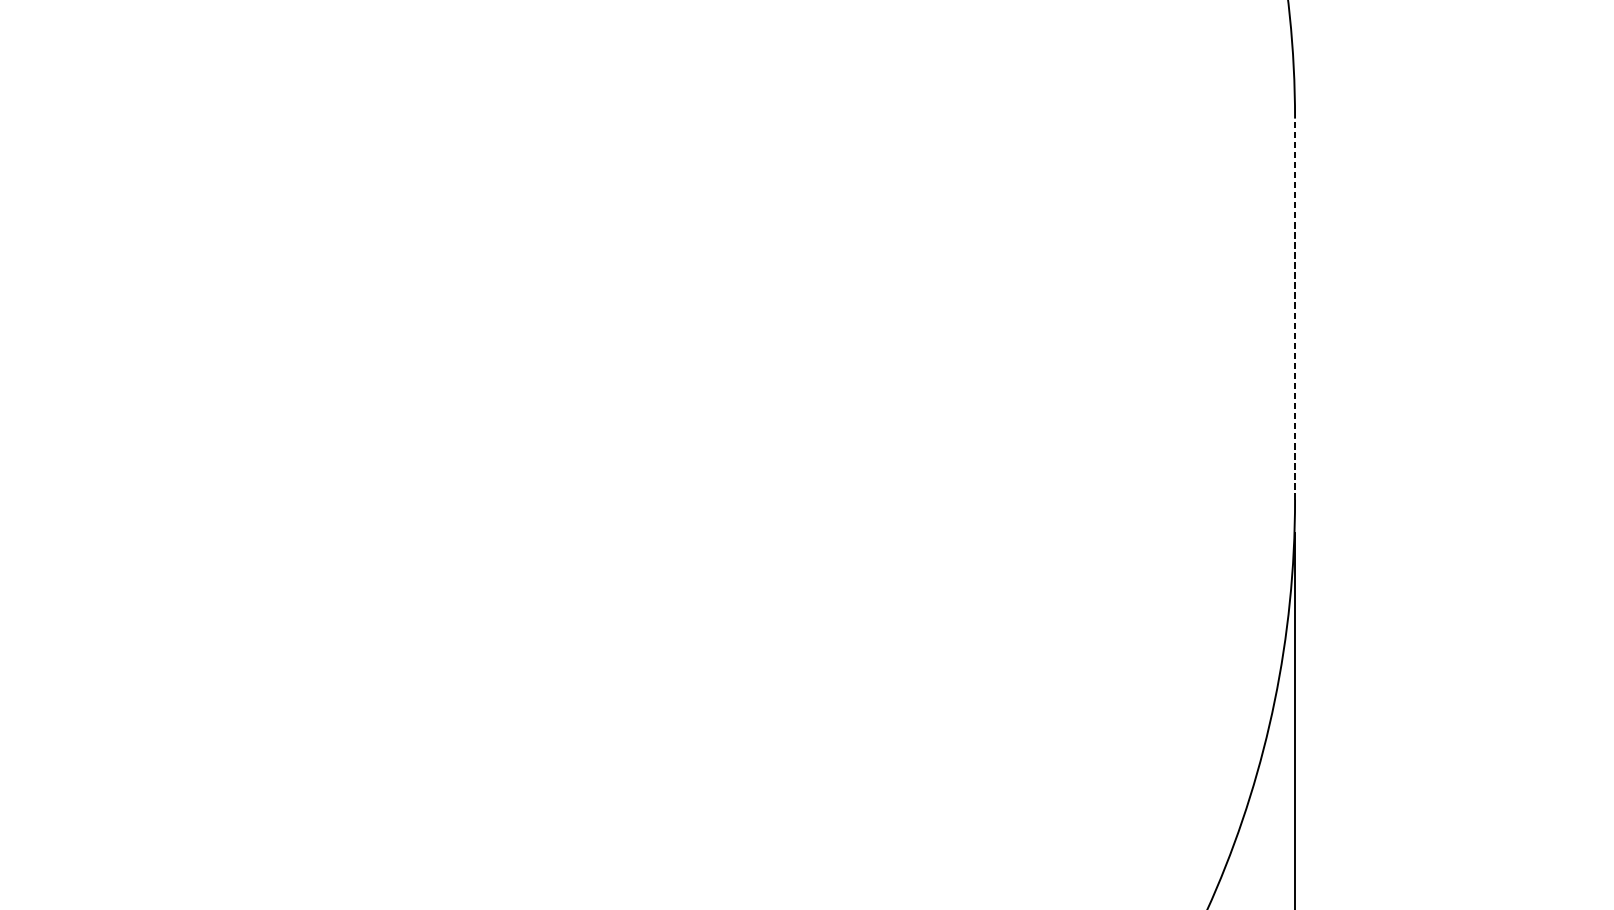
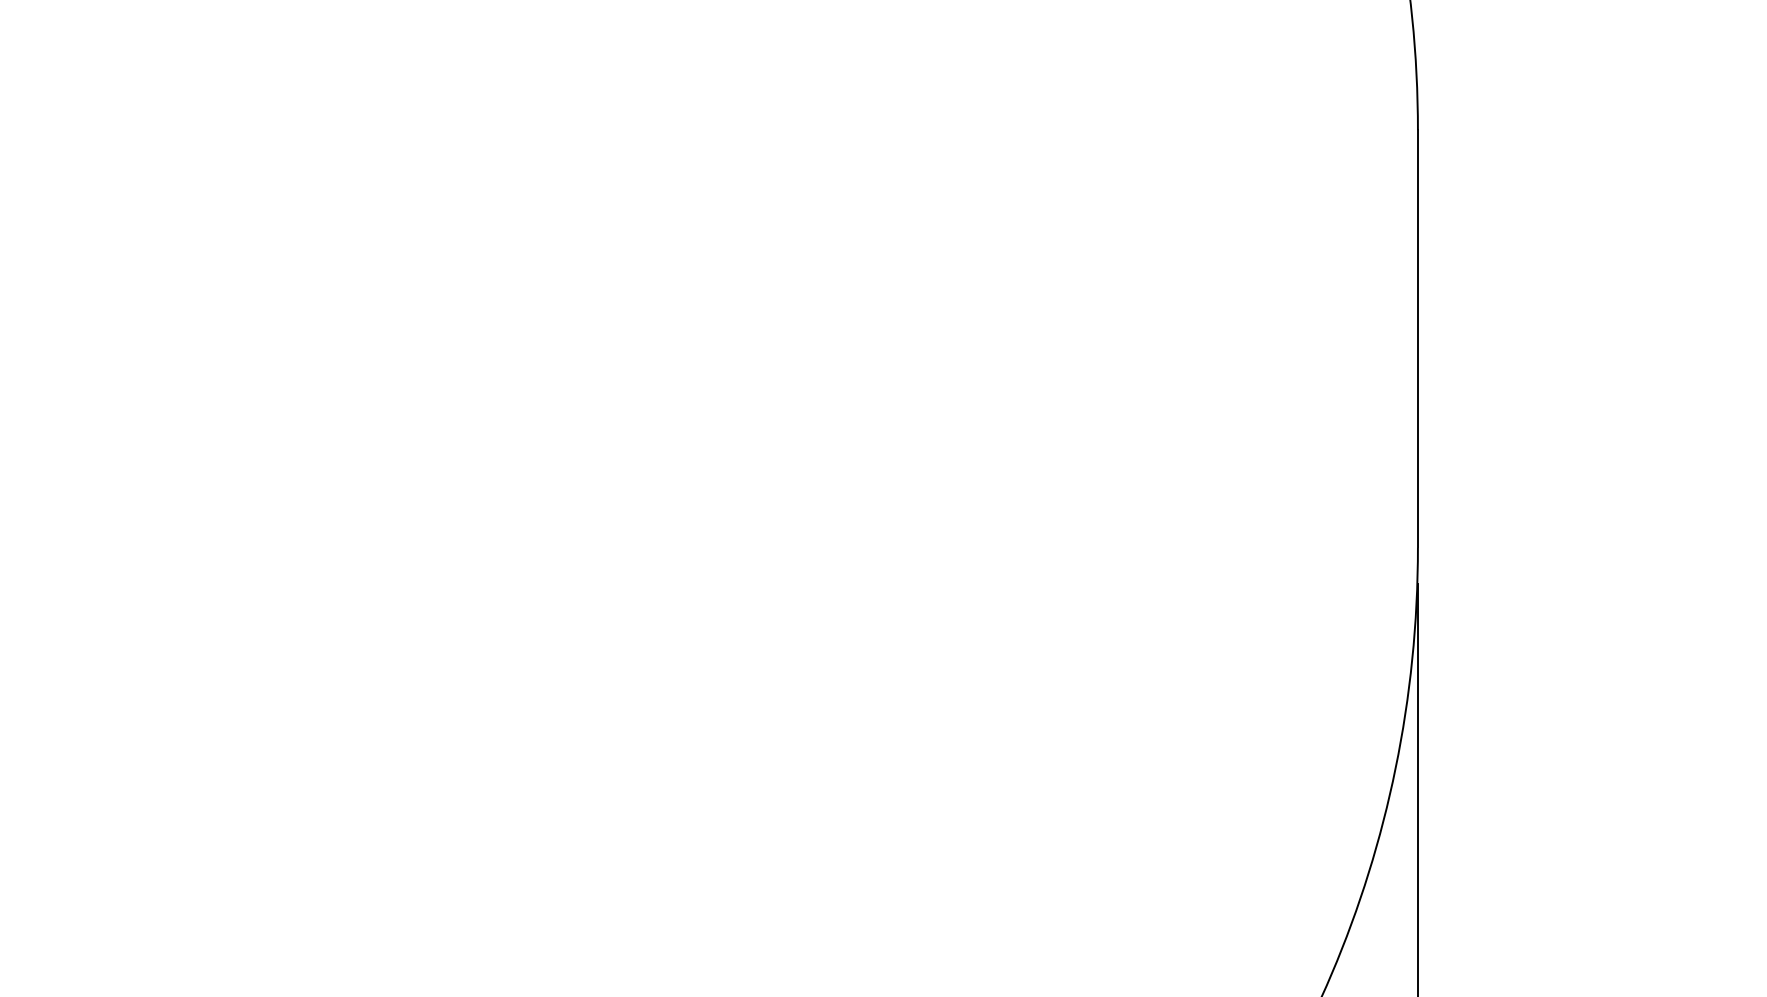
line: (1294, 308) -> (1417, 338), dashed -> solid

